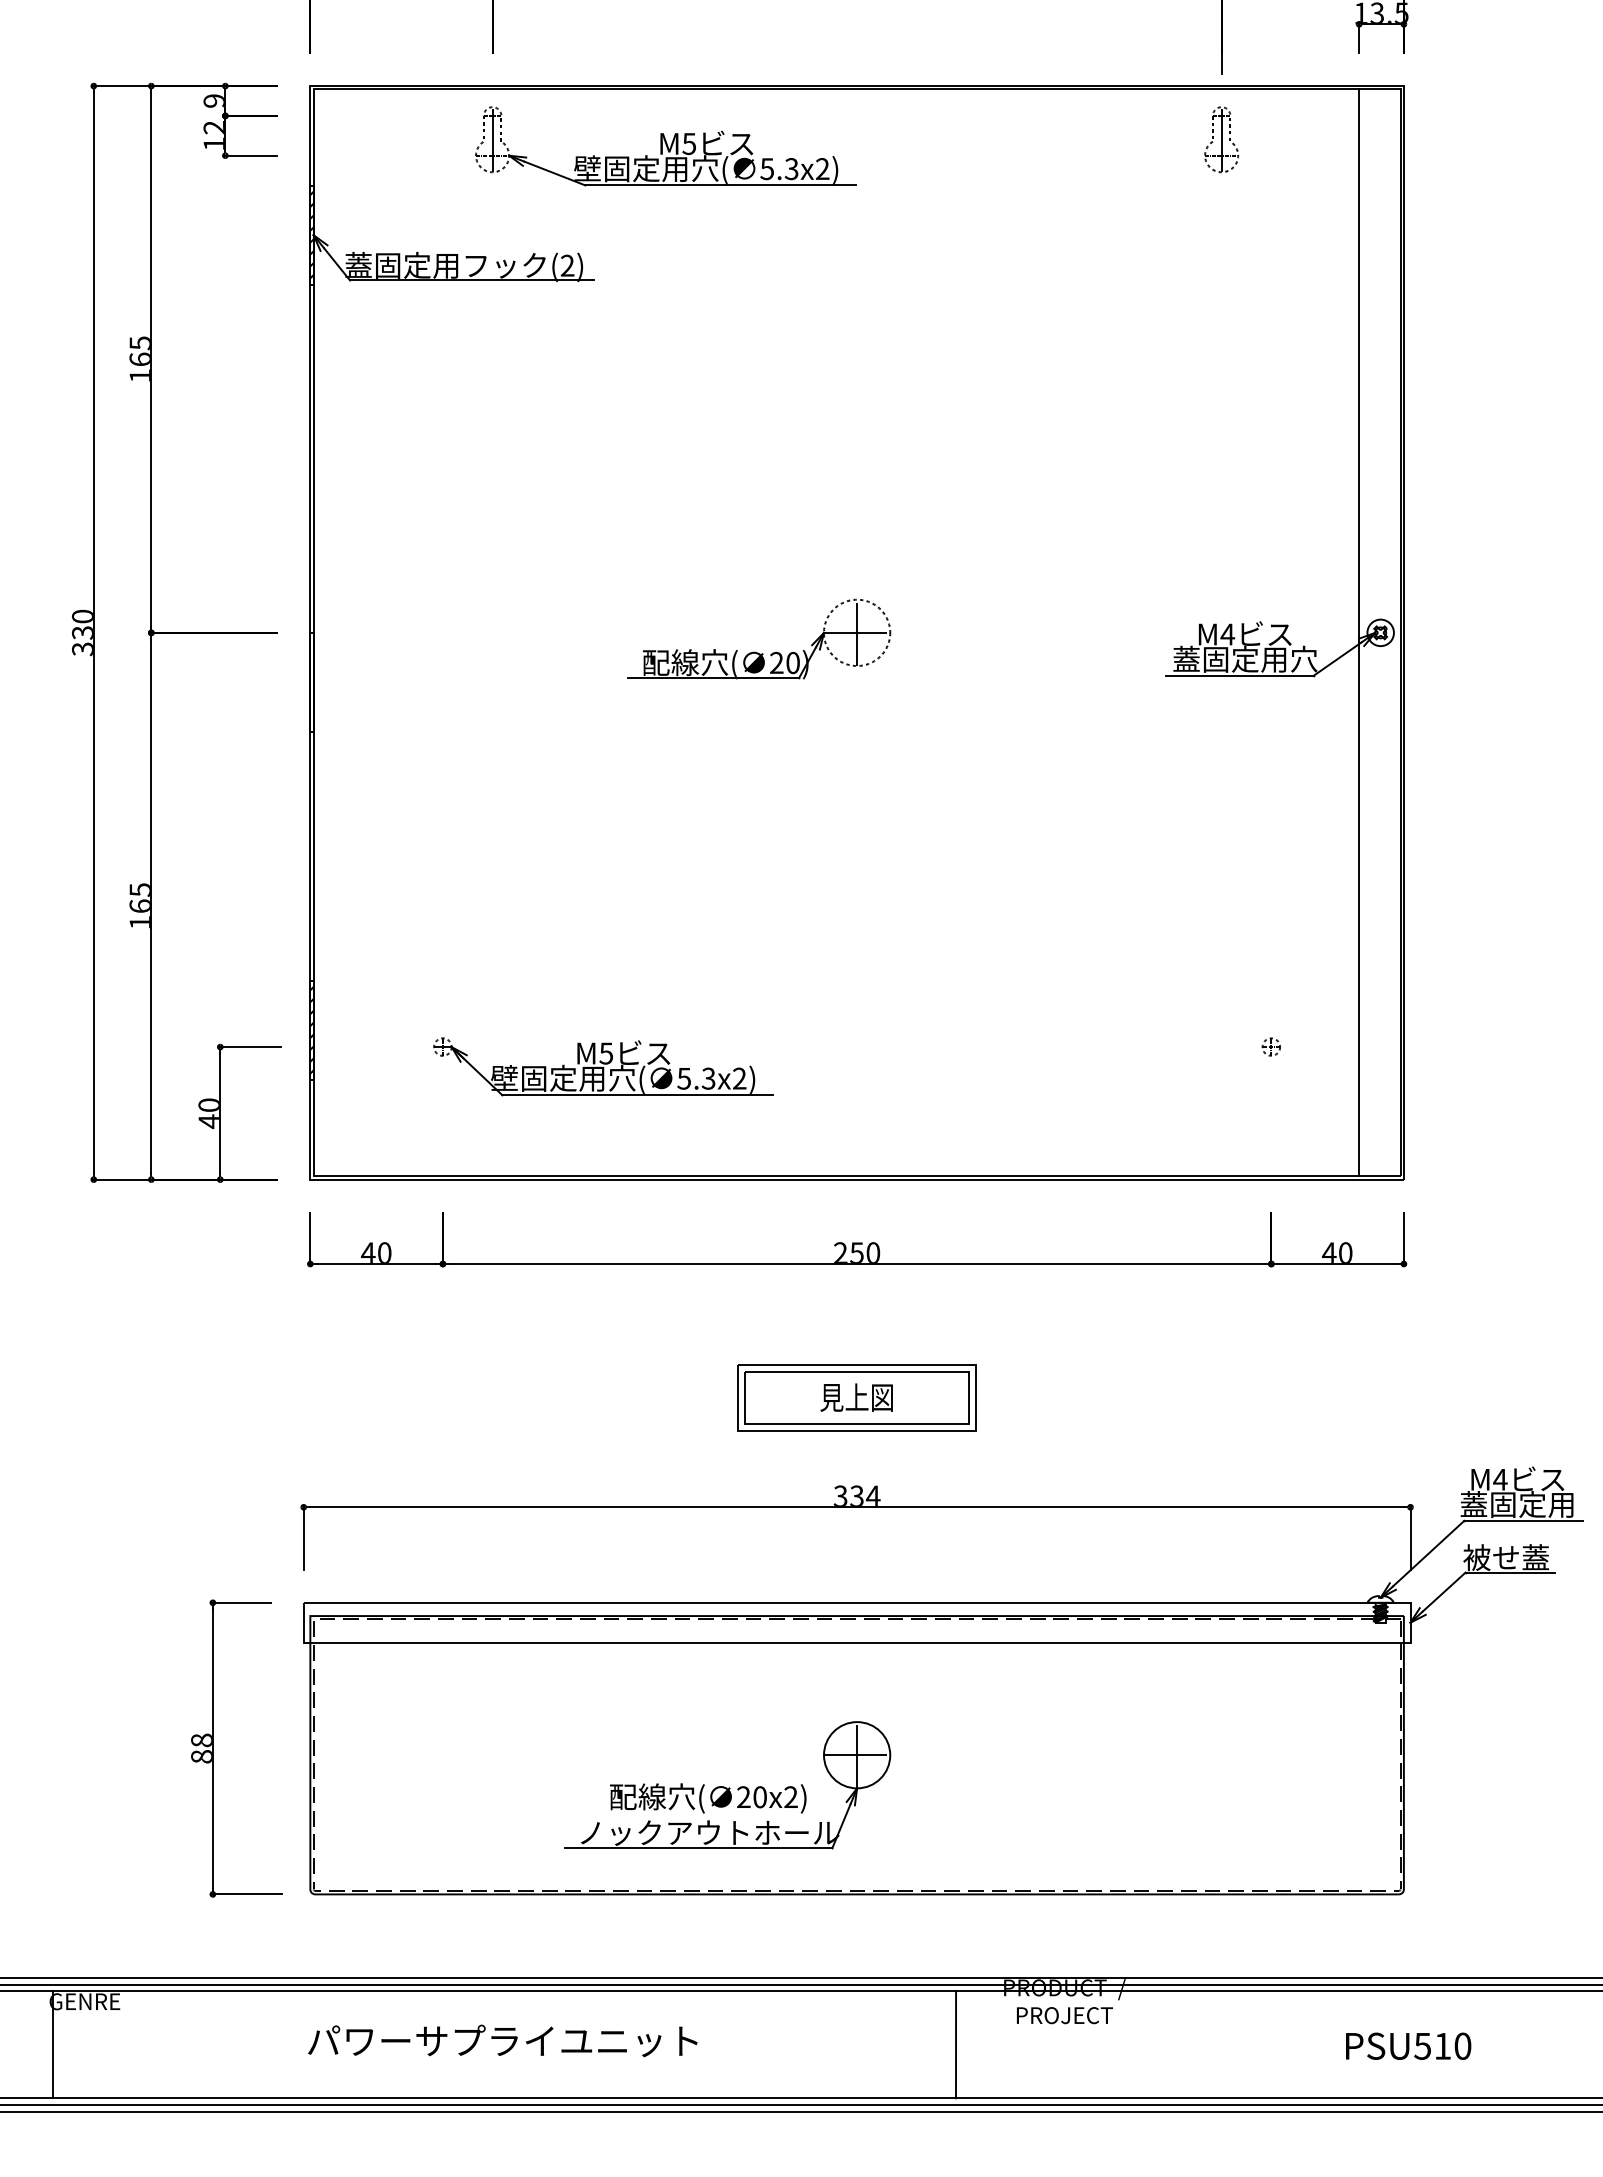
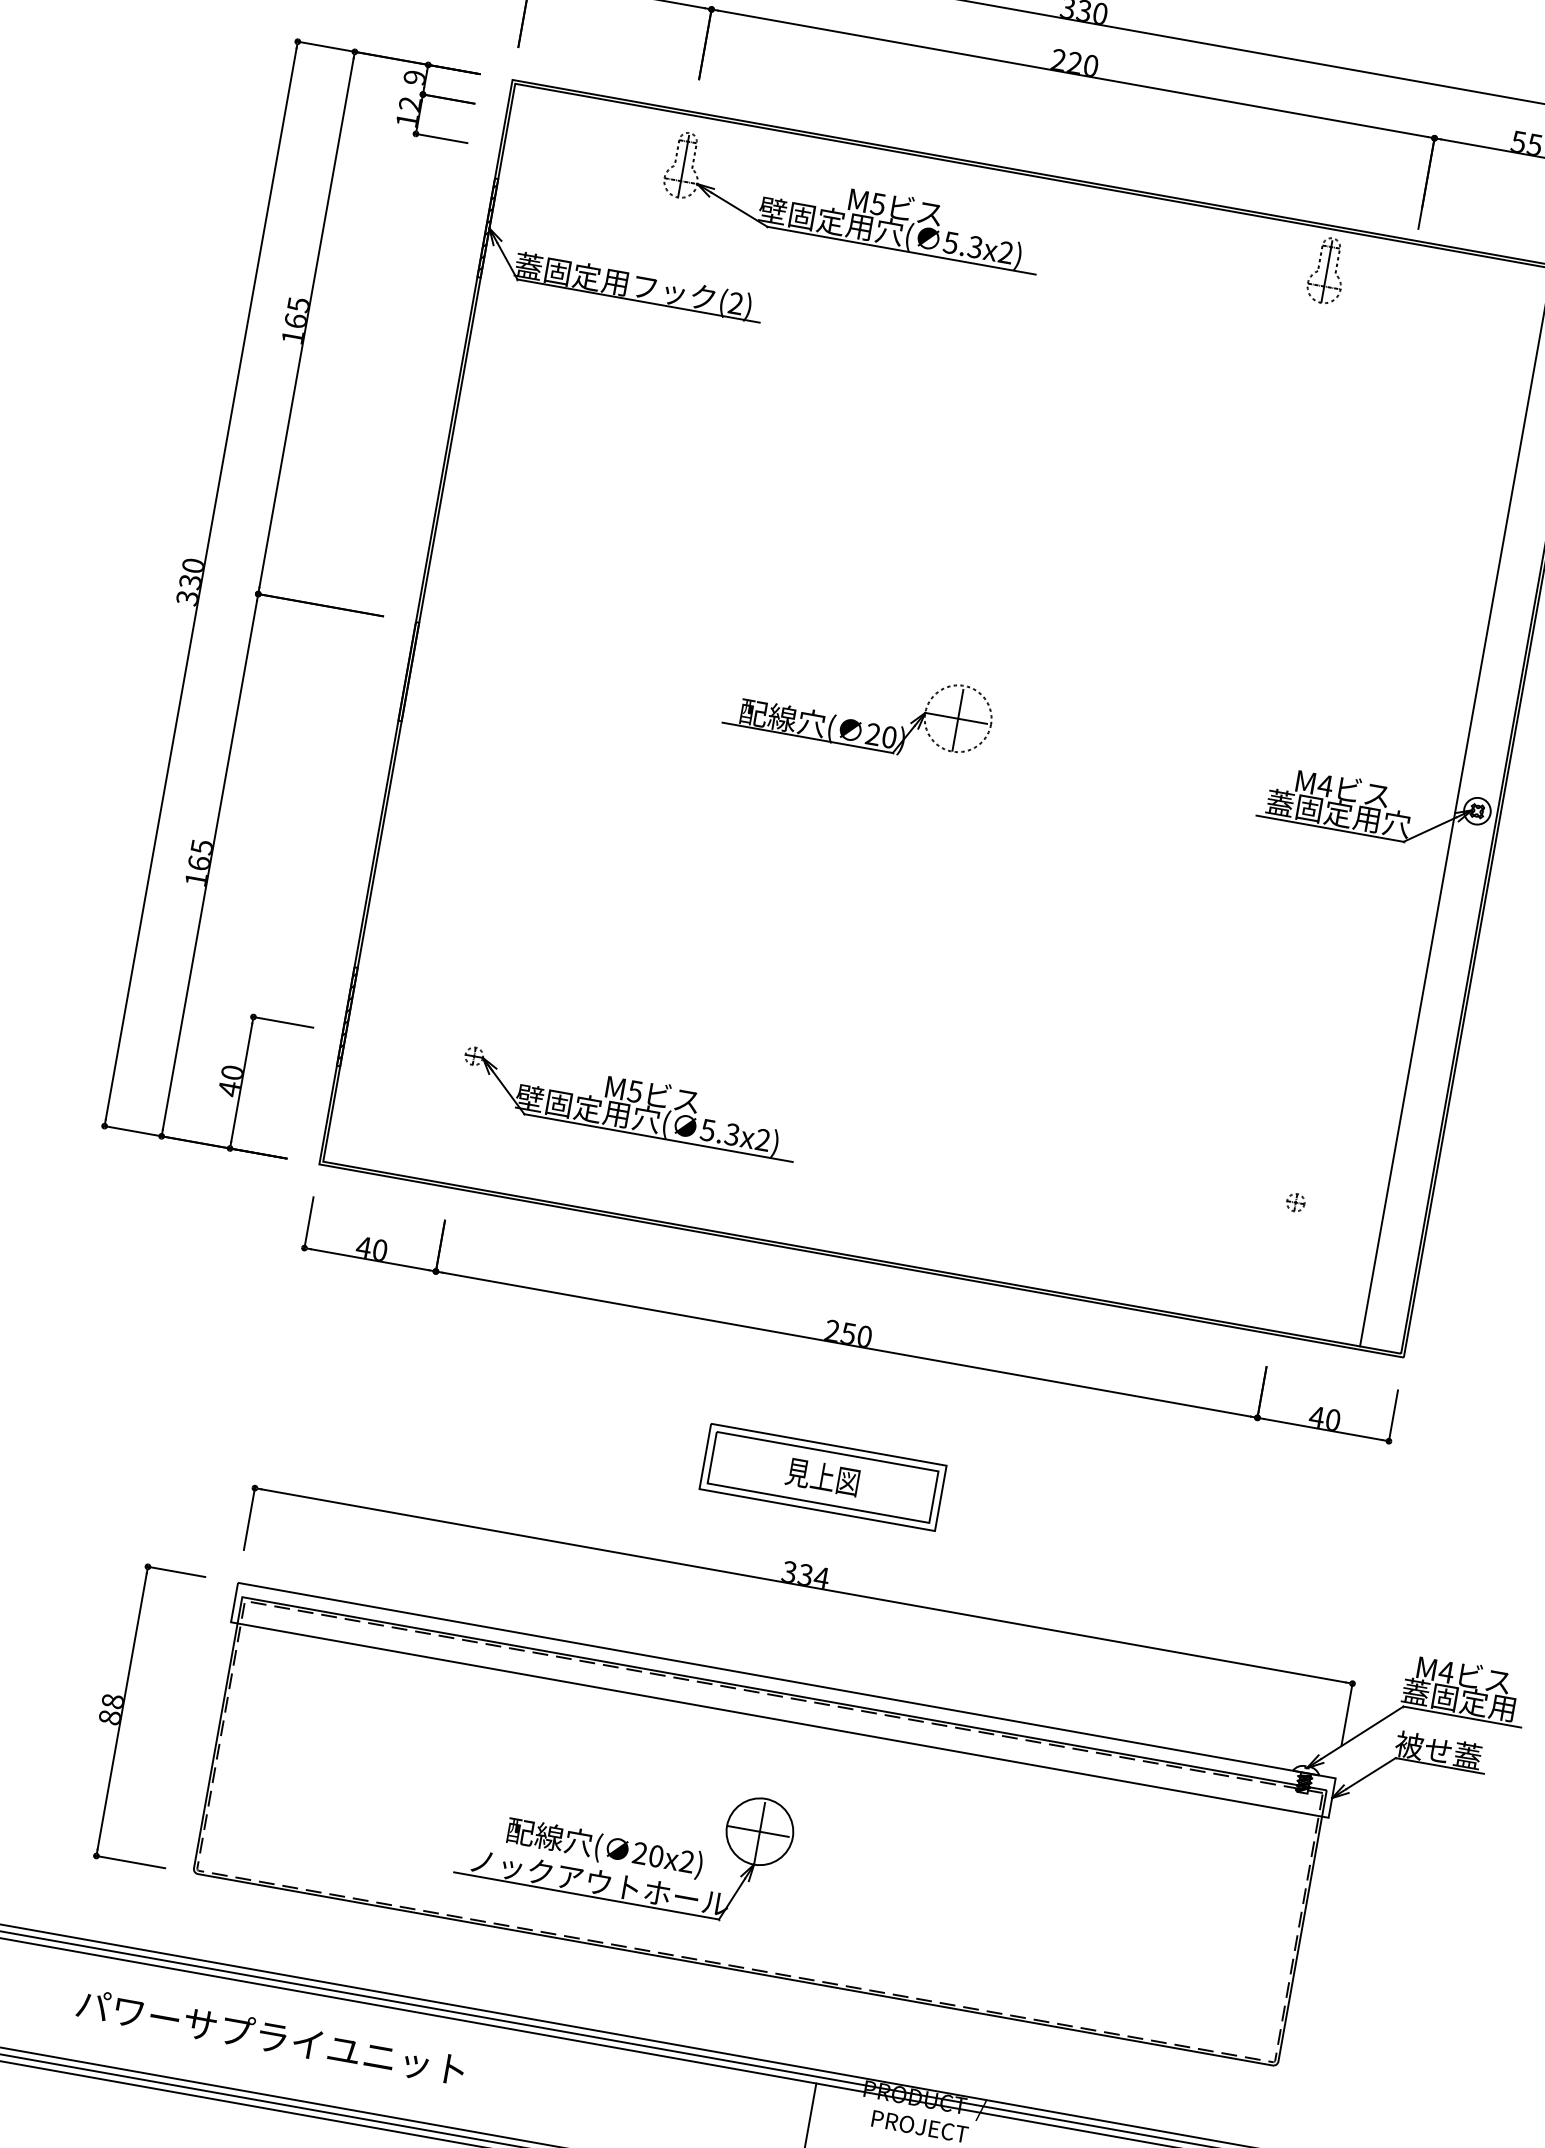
part: (1221, 139) -> (1326, 270), moved
text: (502, 2040) -> (270, 2036), moved

